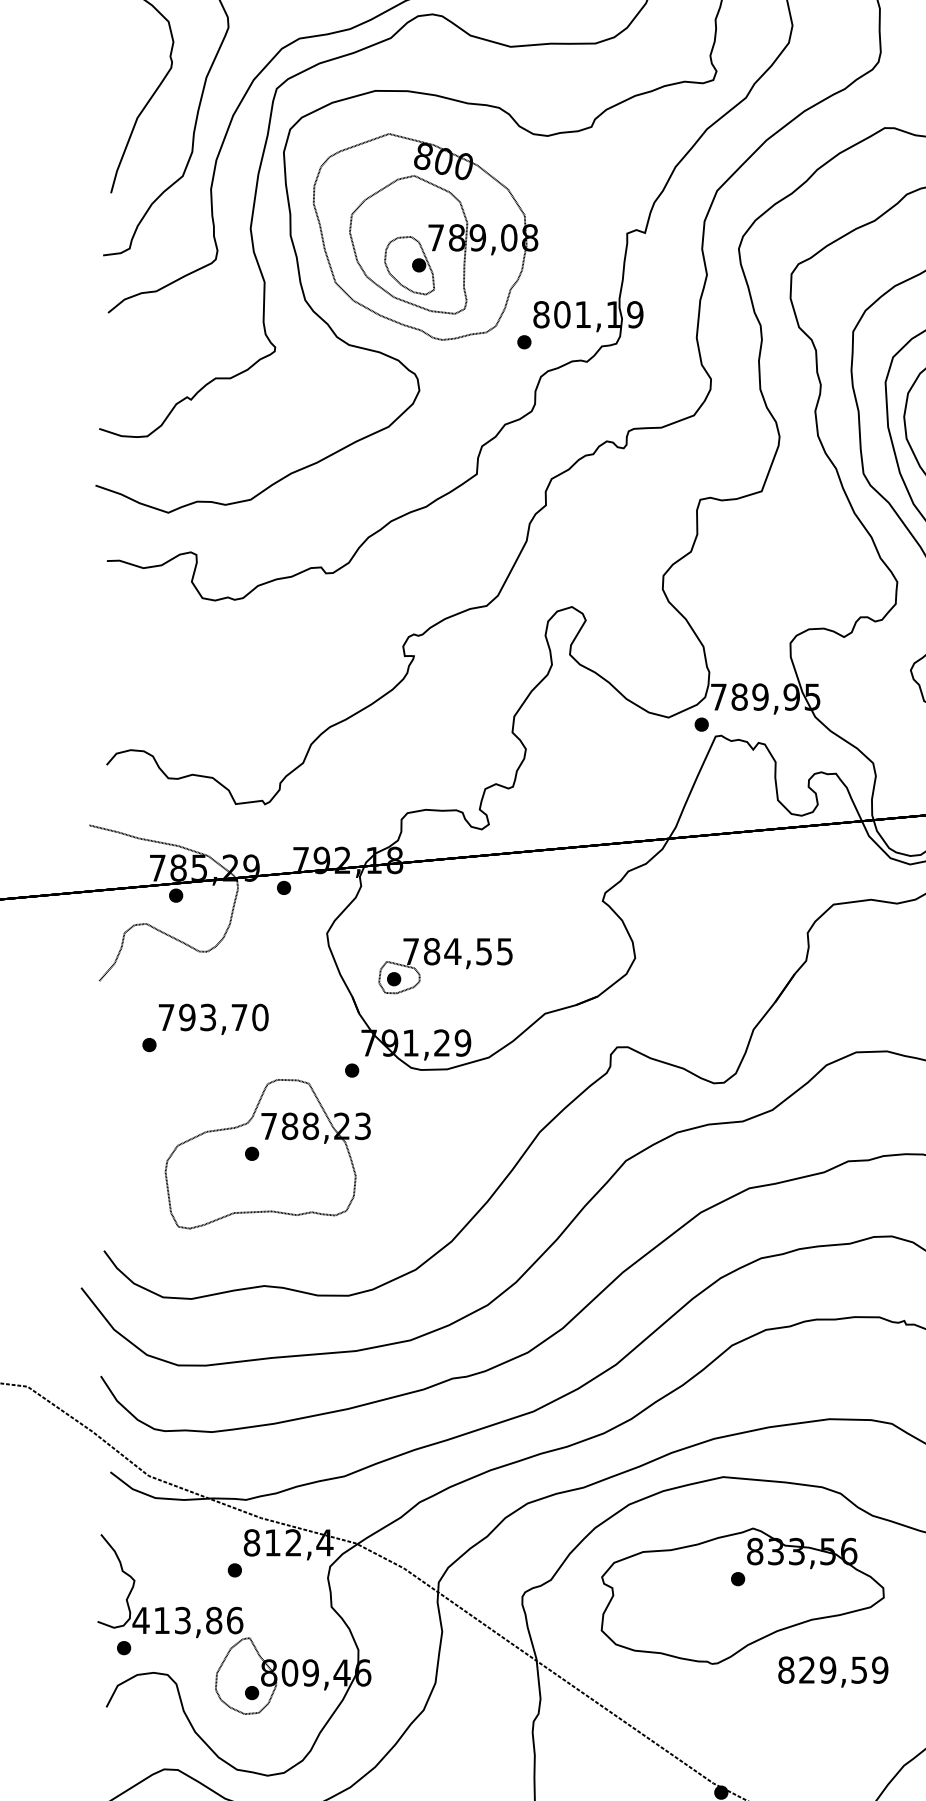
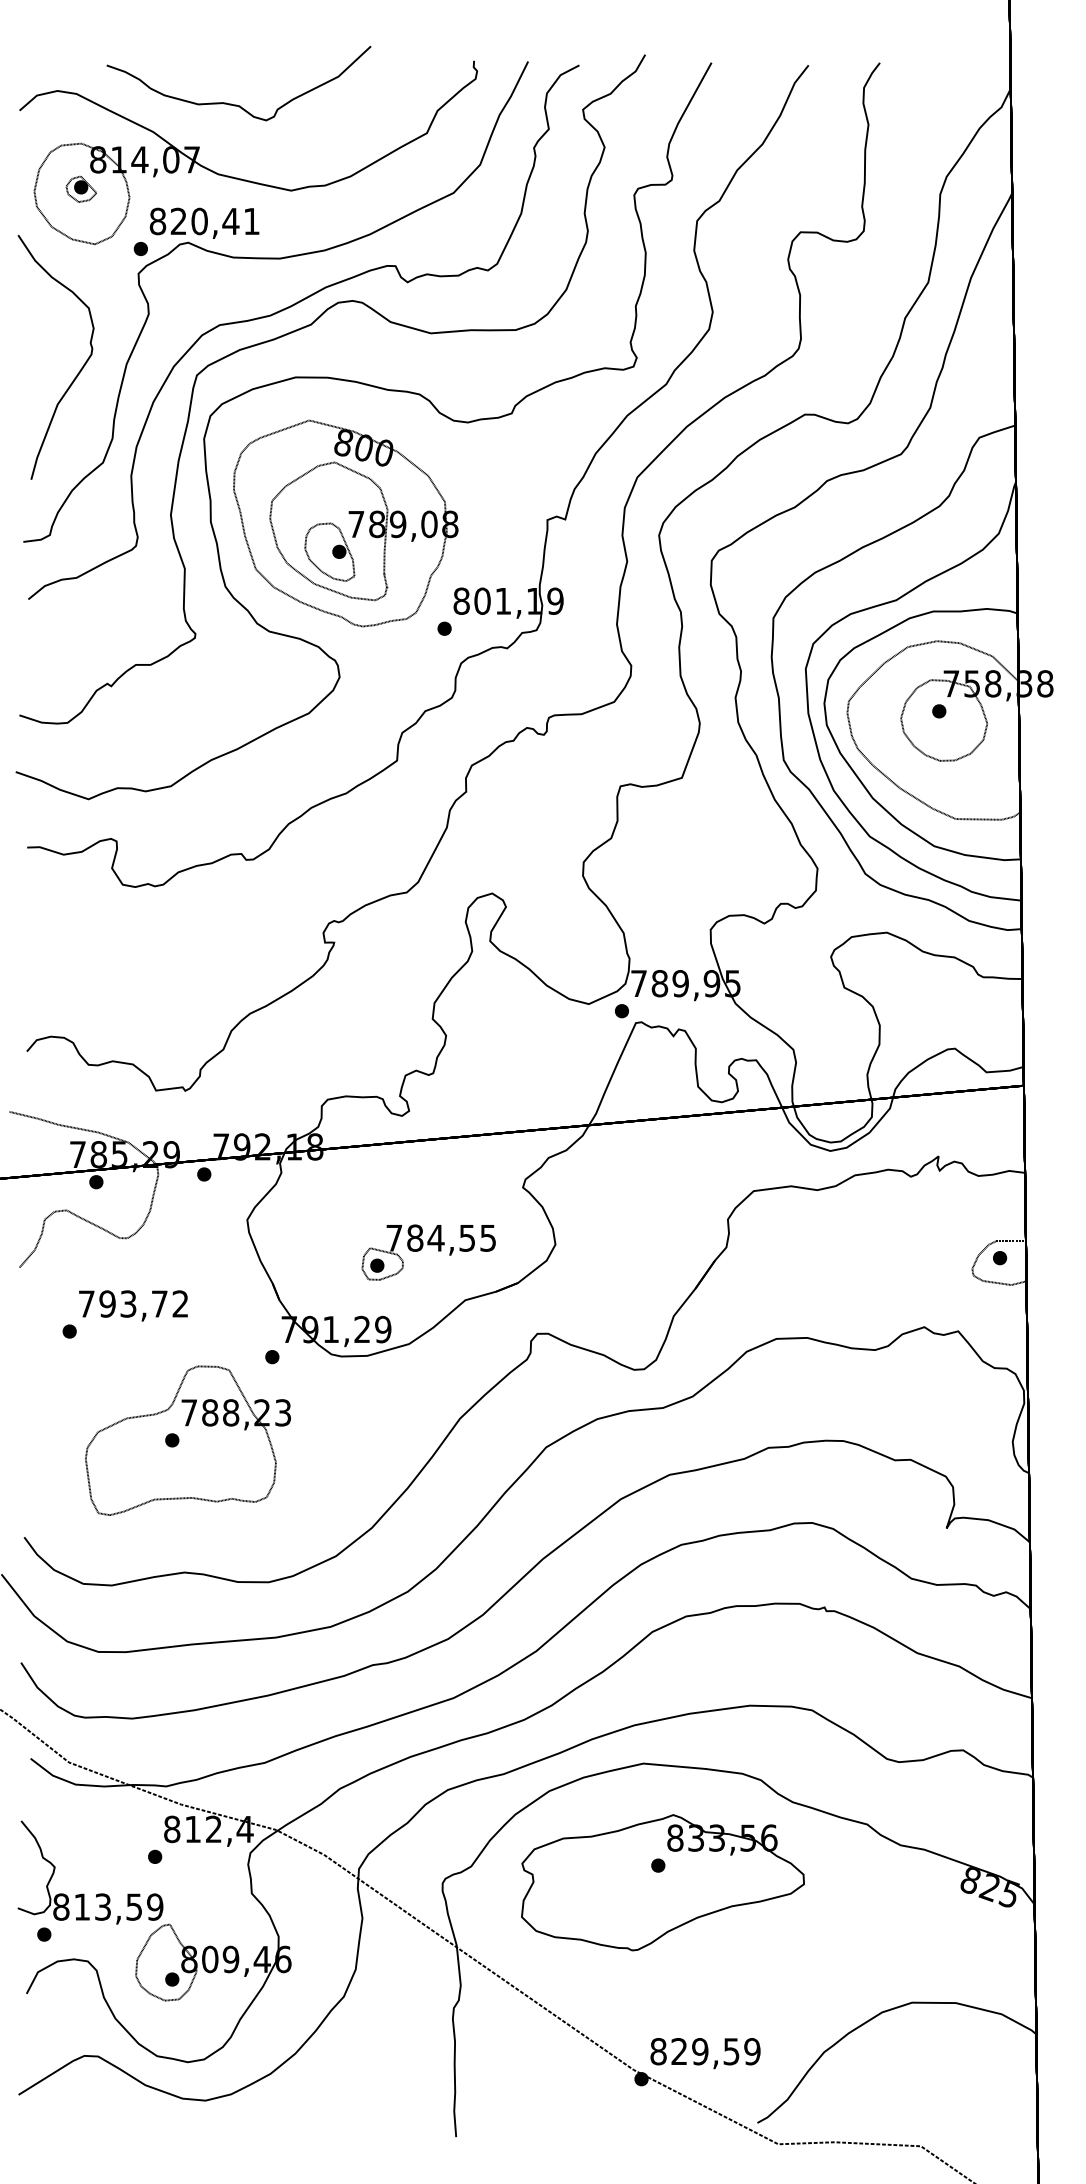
part: (445, 958) -> (428, 1245), moved
text: (260, 1016) -> (180, 1303), 793,70 -> 793,72
text: (187, 1619) -> (107, 1906), 413,86 -> 813,59
text: (833, 1671) -> (705, 2053), moved

